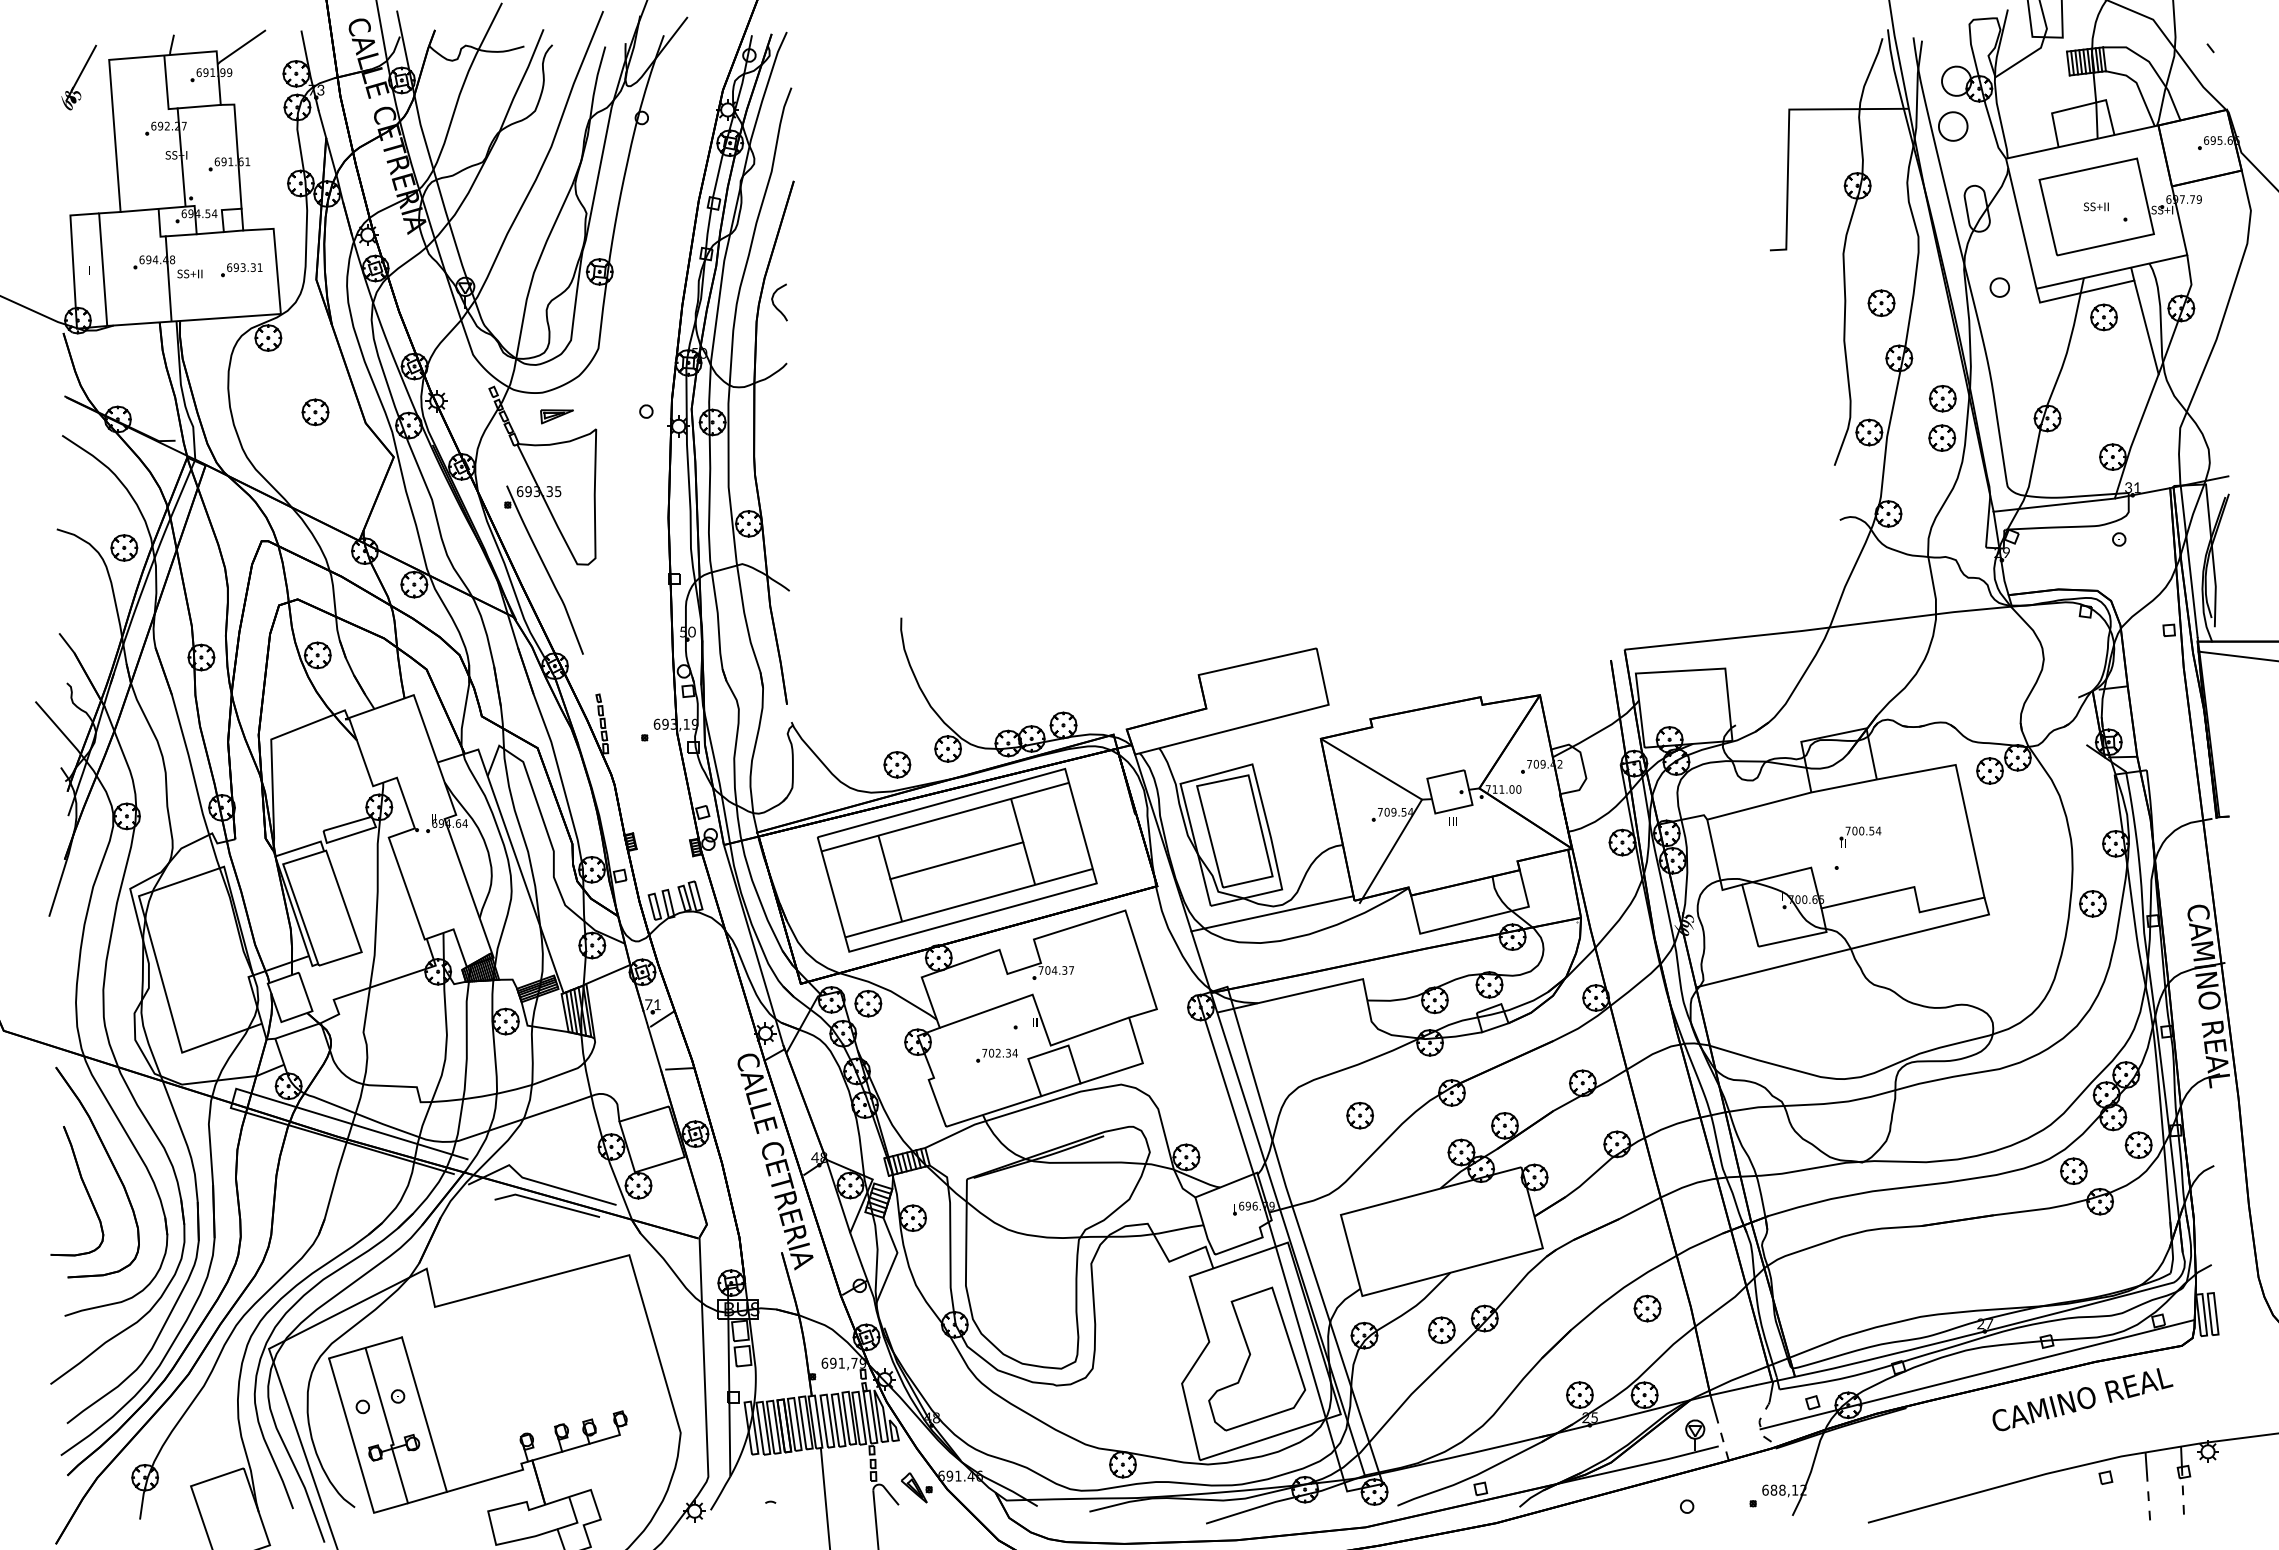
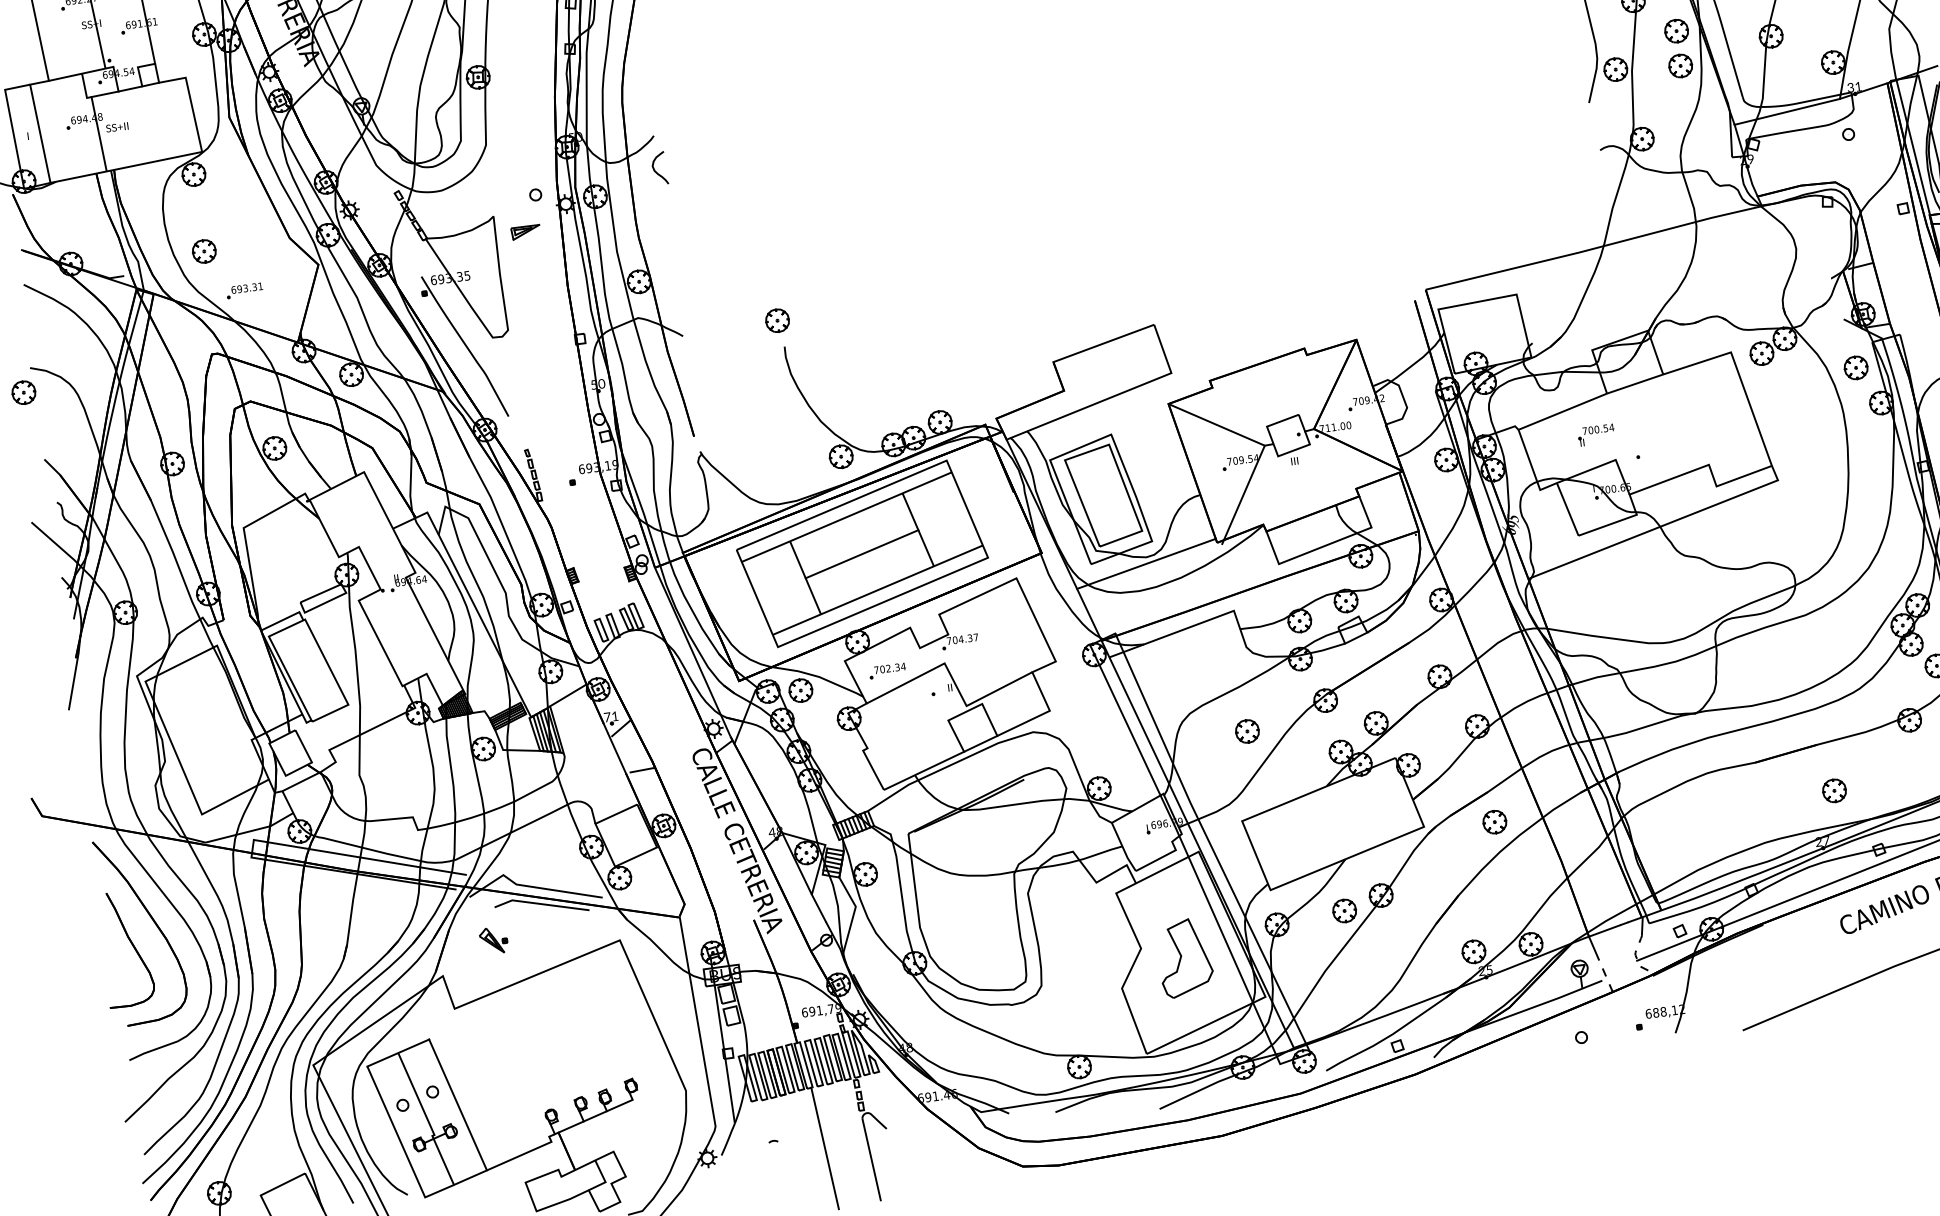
part: (241, 270) -> (244, 291), moved
curve: (775, 305) -> (656, 171), moved
part: (315, 412) -> (204, 251), moved
part: (556, 416) -> (525, 232), moved
part: (124, 547) -> (24, 392), moved
part: (897, 764) -> (777, 320), moved
part: (1860, 836) -> (1596, 434), moved
part: (2092, 903) -> (1855, 367), moved
part: (996, 1055) -> (887, 670), moved
part: (2073, 1170) -> (1834, 790), moved
part: (1647, 1308) -> (1494, 822), moved
part: (1256, 1358) -> (1184, 957), size x0.6
part: (916, 1487) -> (493, 940), moved

